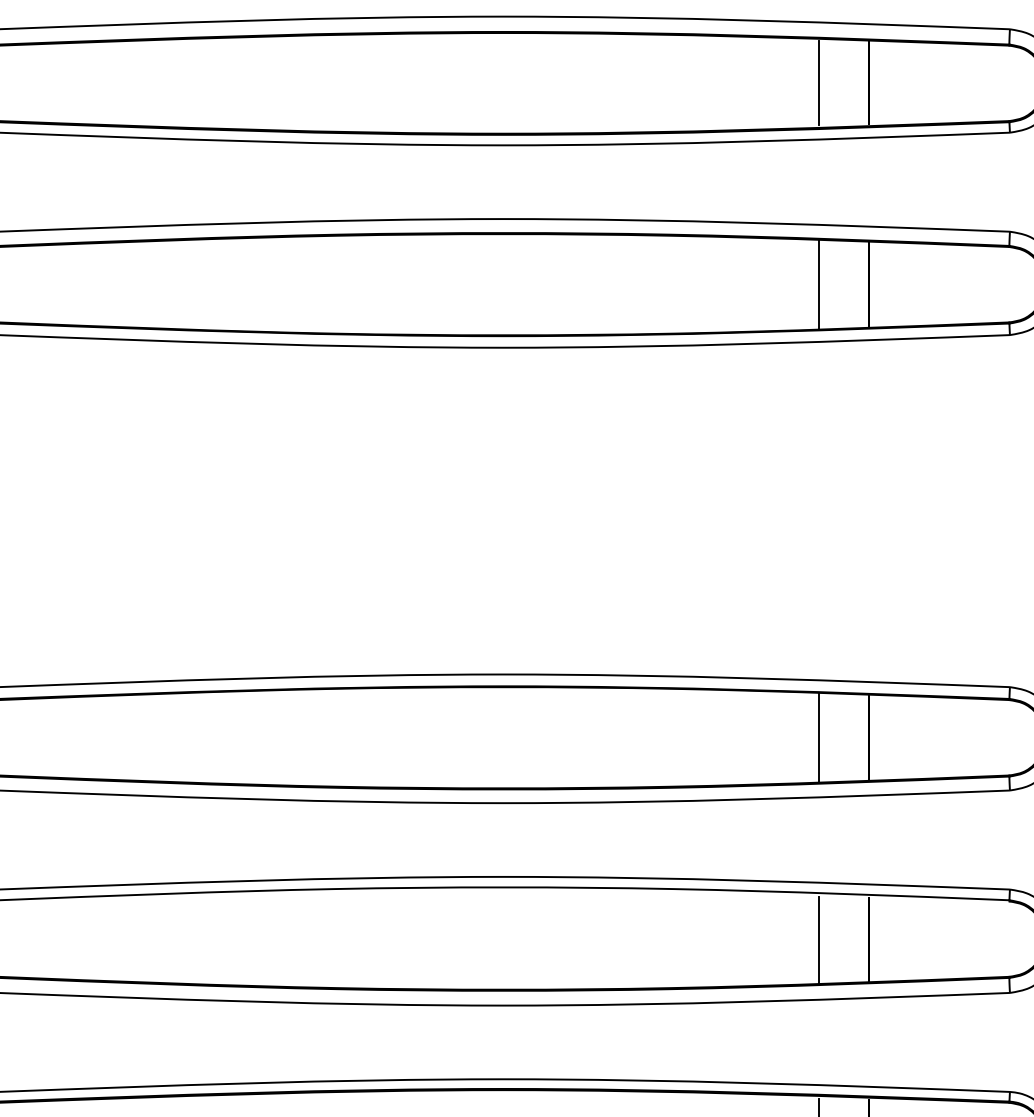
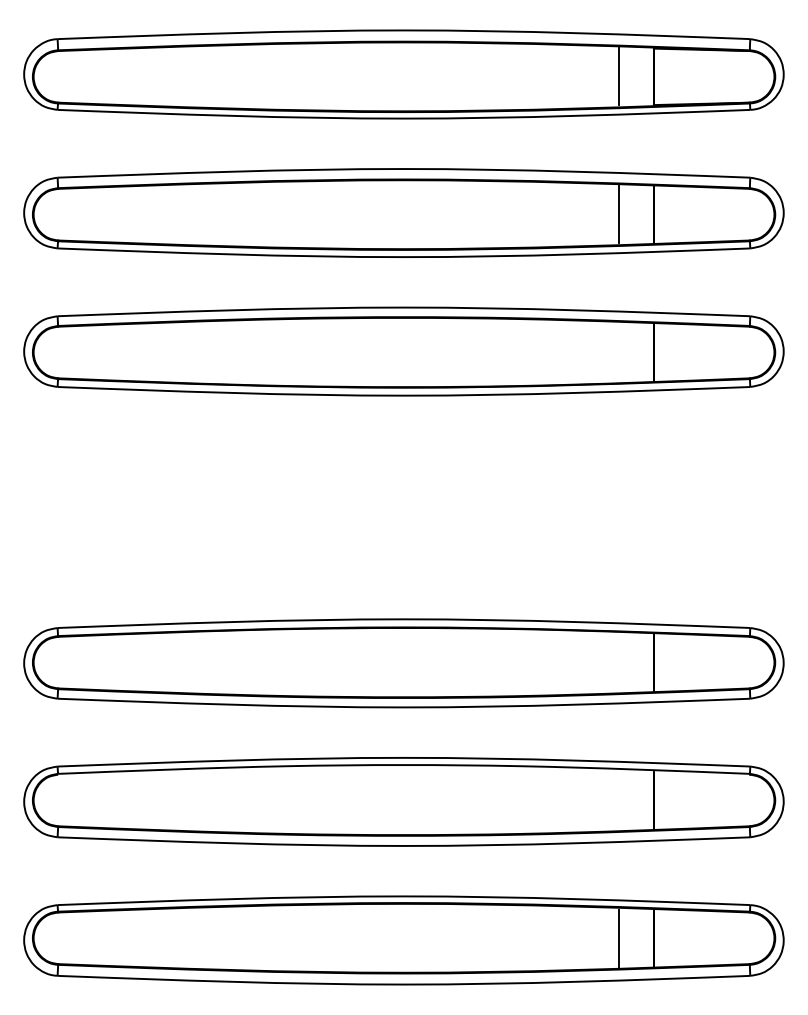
line: (818, 284) -> (619, 352), removed
line: (818, 737) -> (619, 662), removed
line: (818, 940) -> (619, 801), removed

